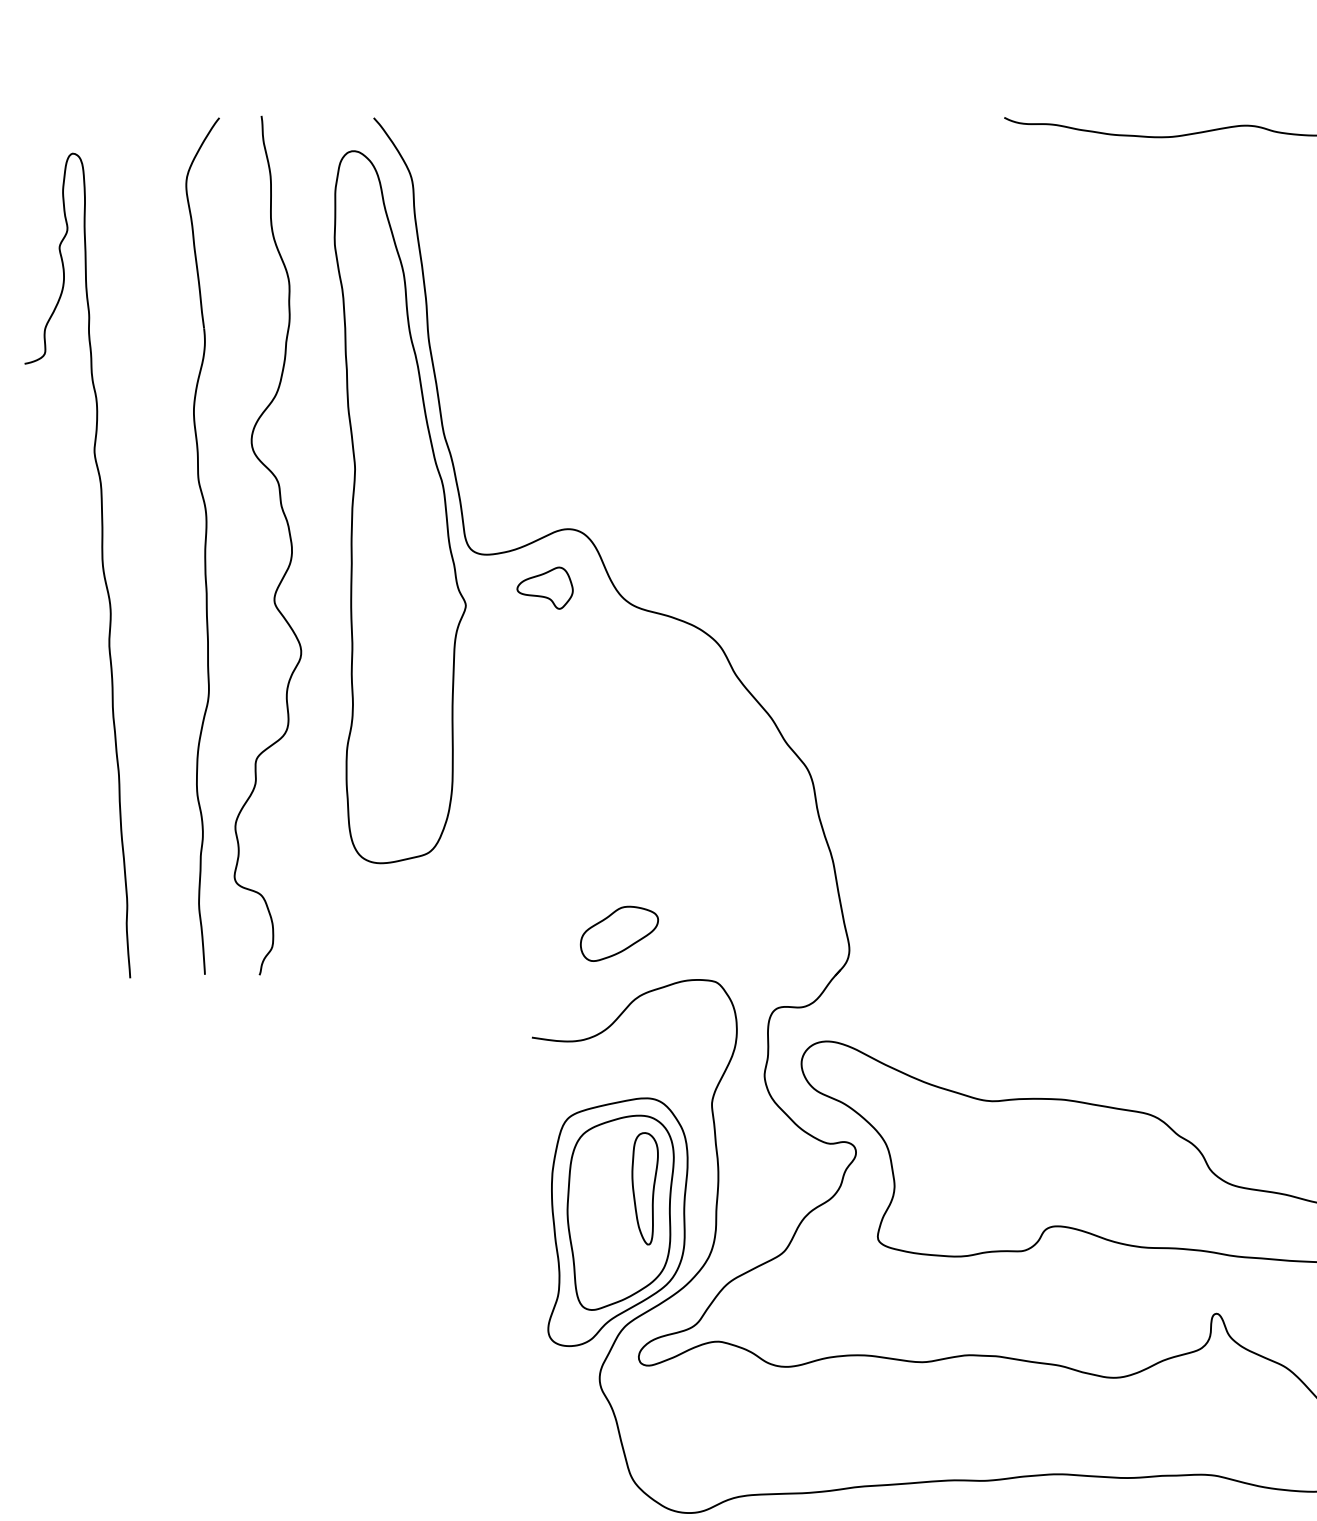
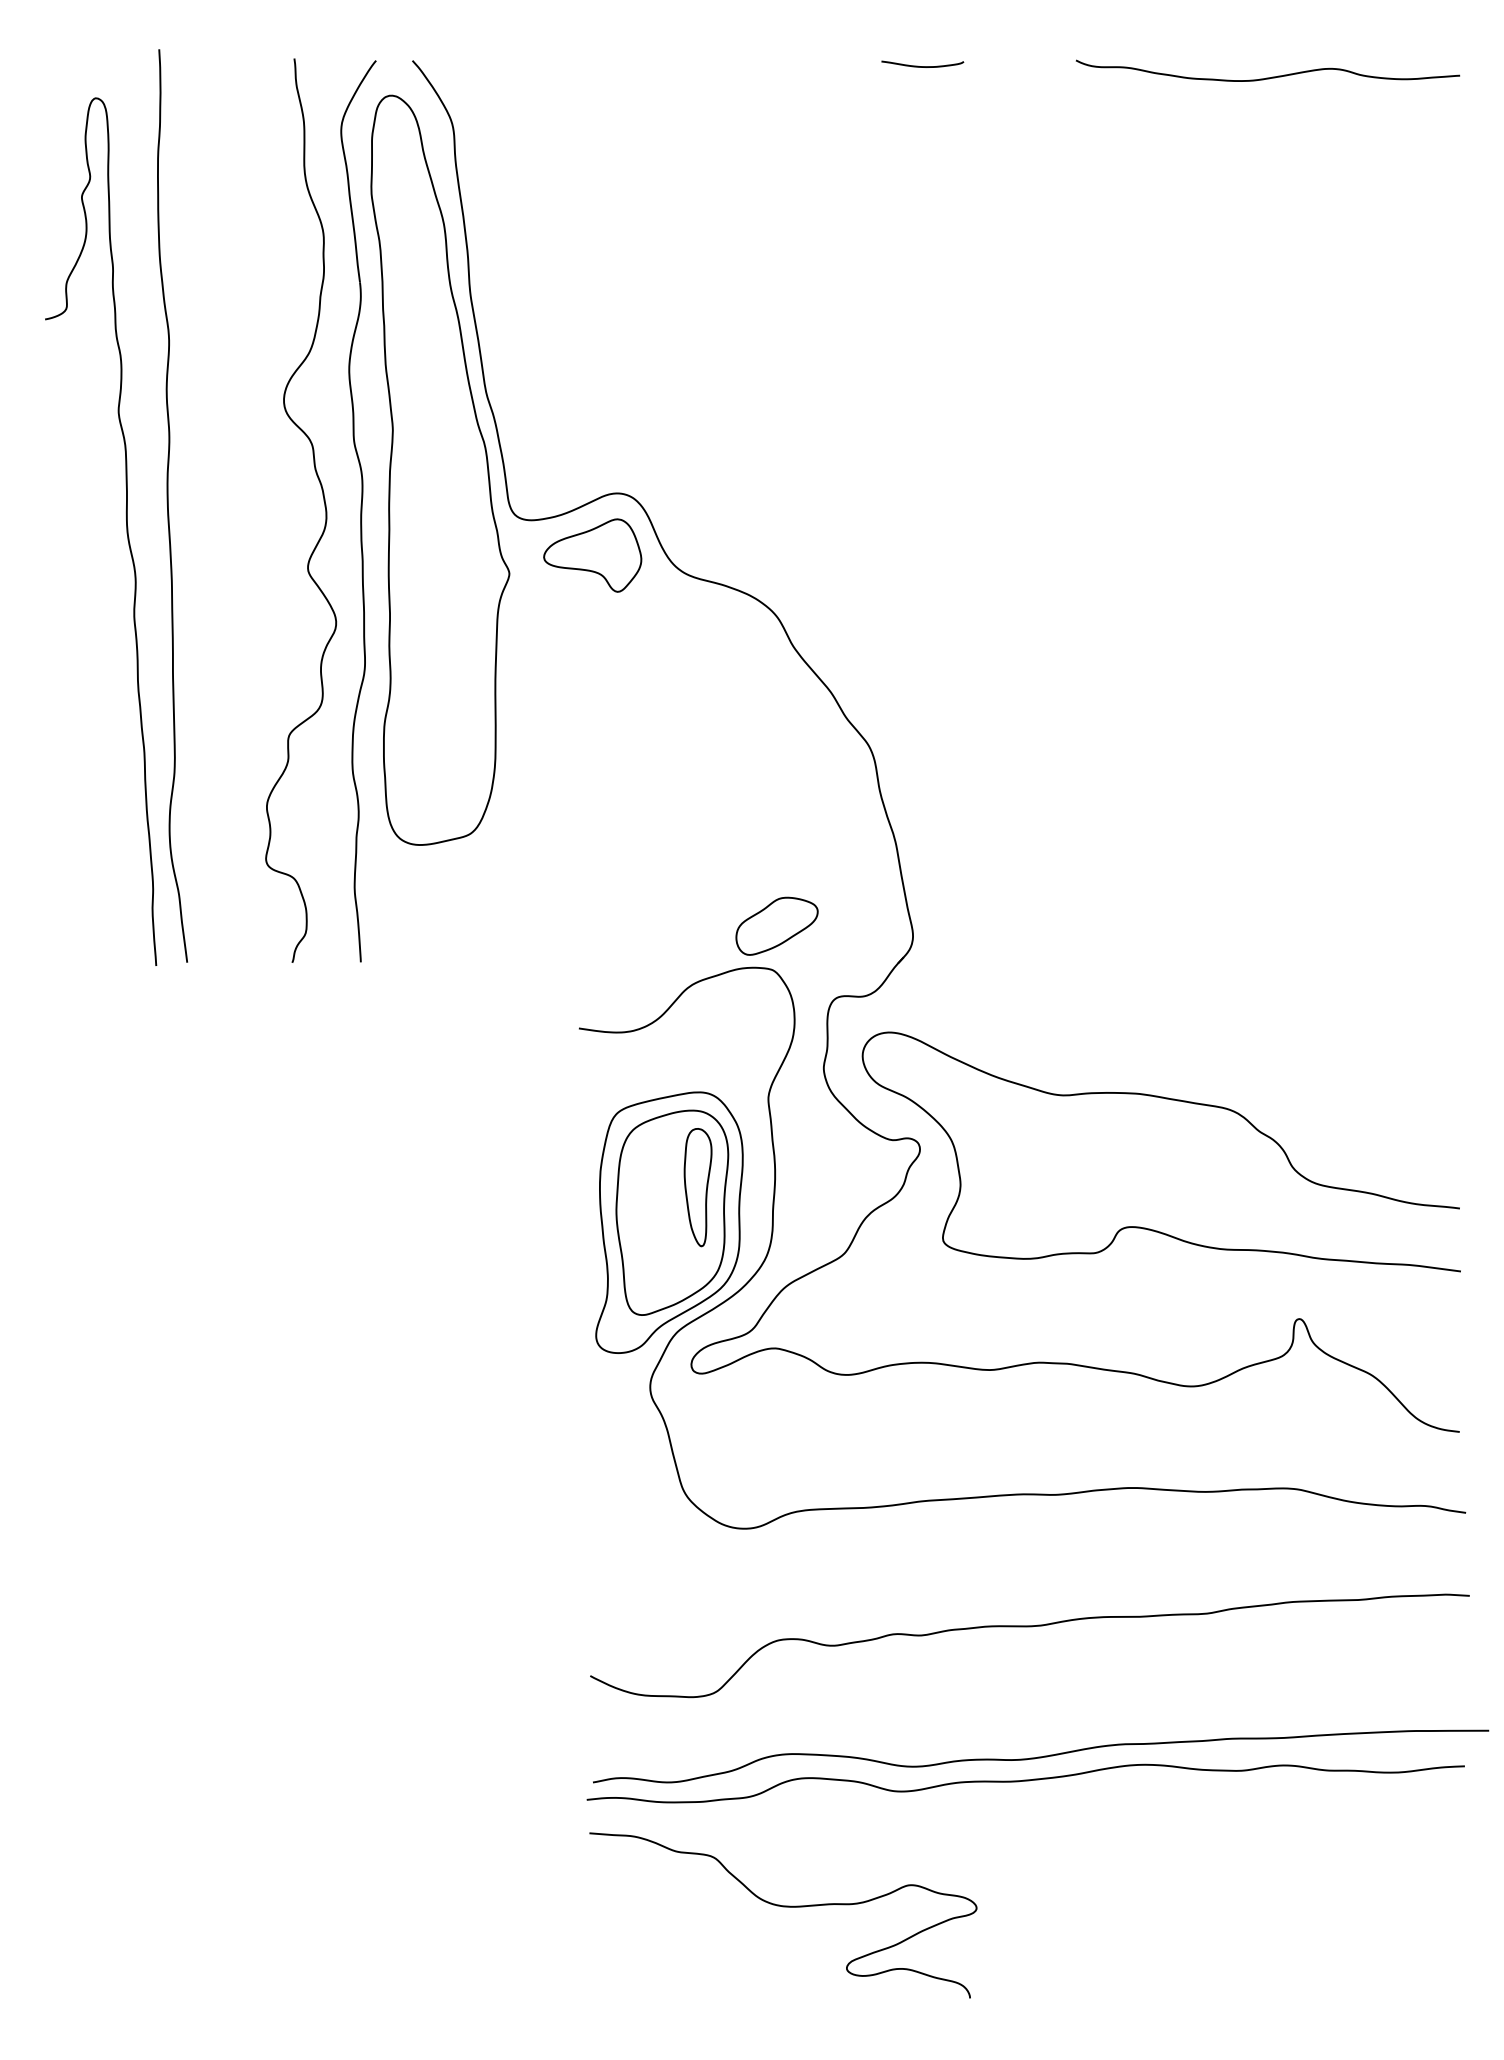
curve: (858, 123) -> (922, 66), added
curve: (141, 540) -> (168, 505), added
part: (202, 546) -> (358, 511), moved
part: (544, 588) -> (592, 555), size x1.67
part: (618, 933) -> (776, 925), moved

